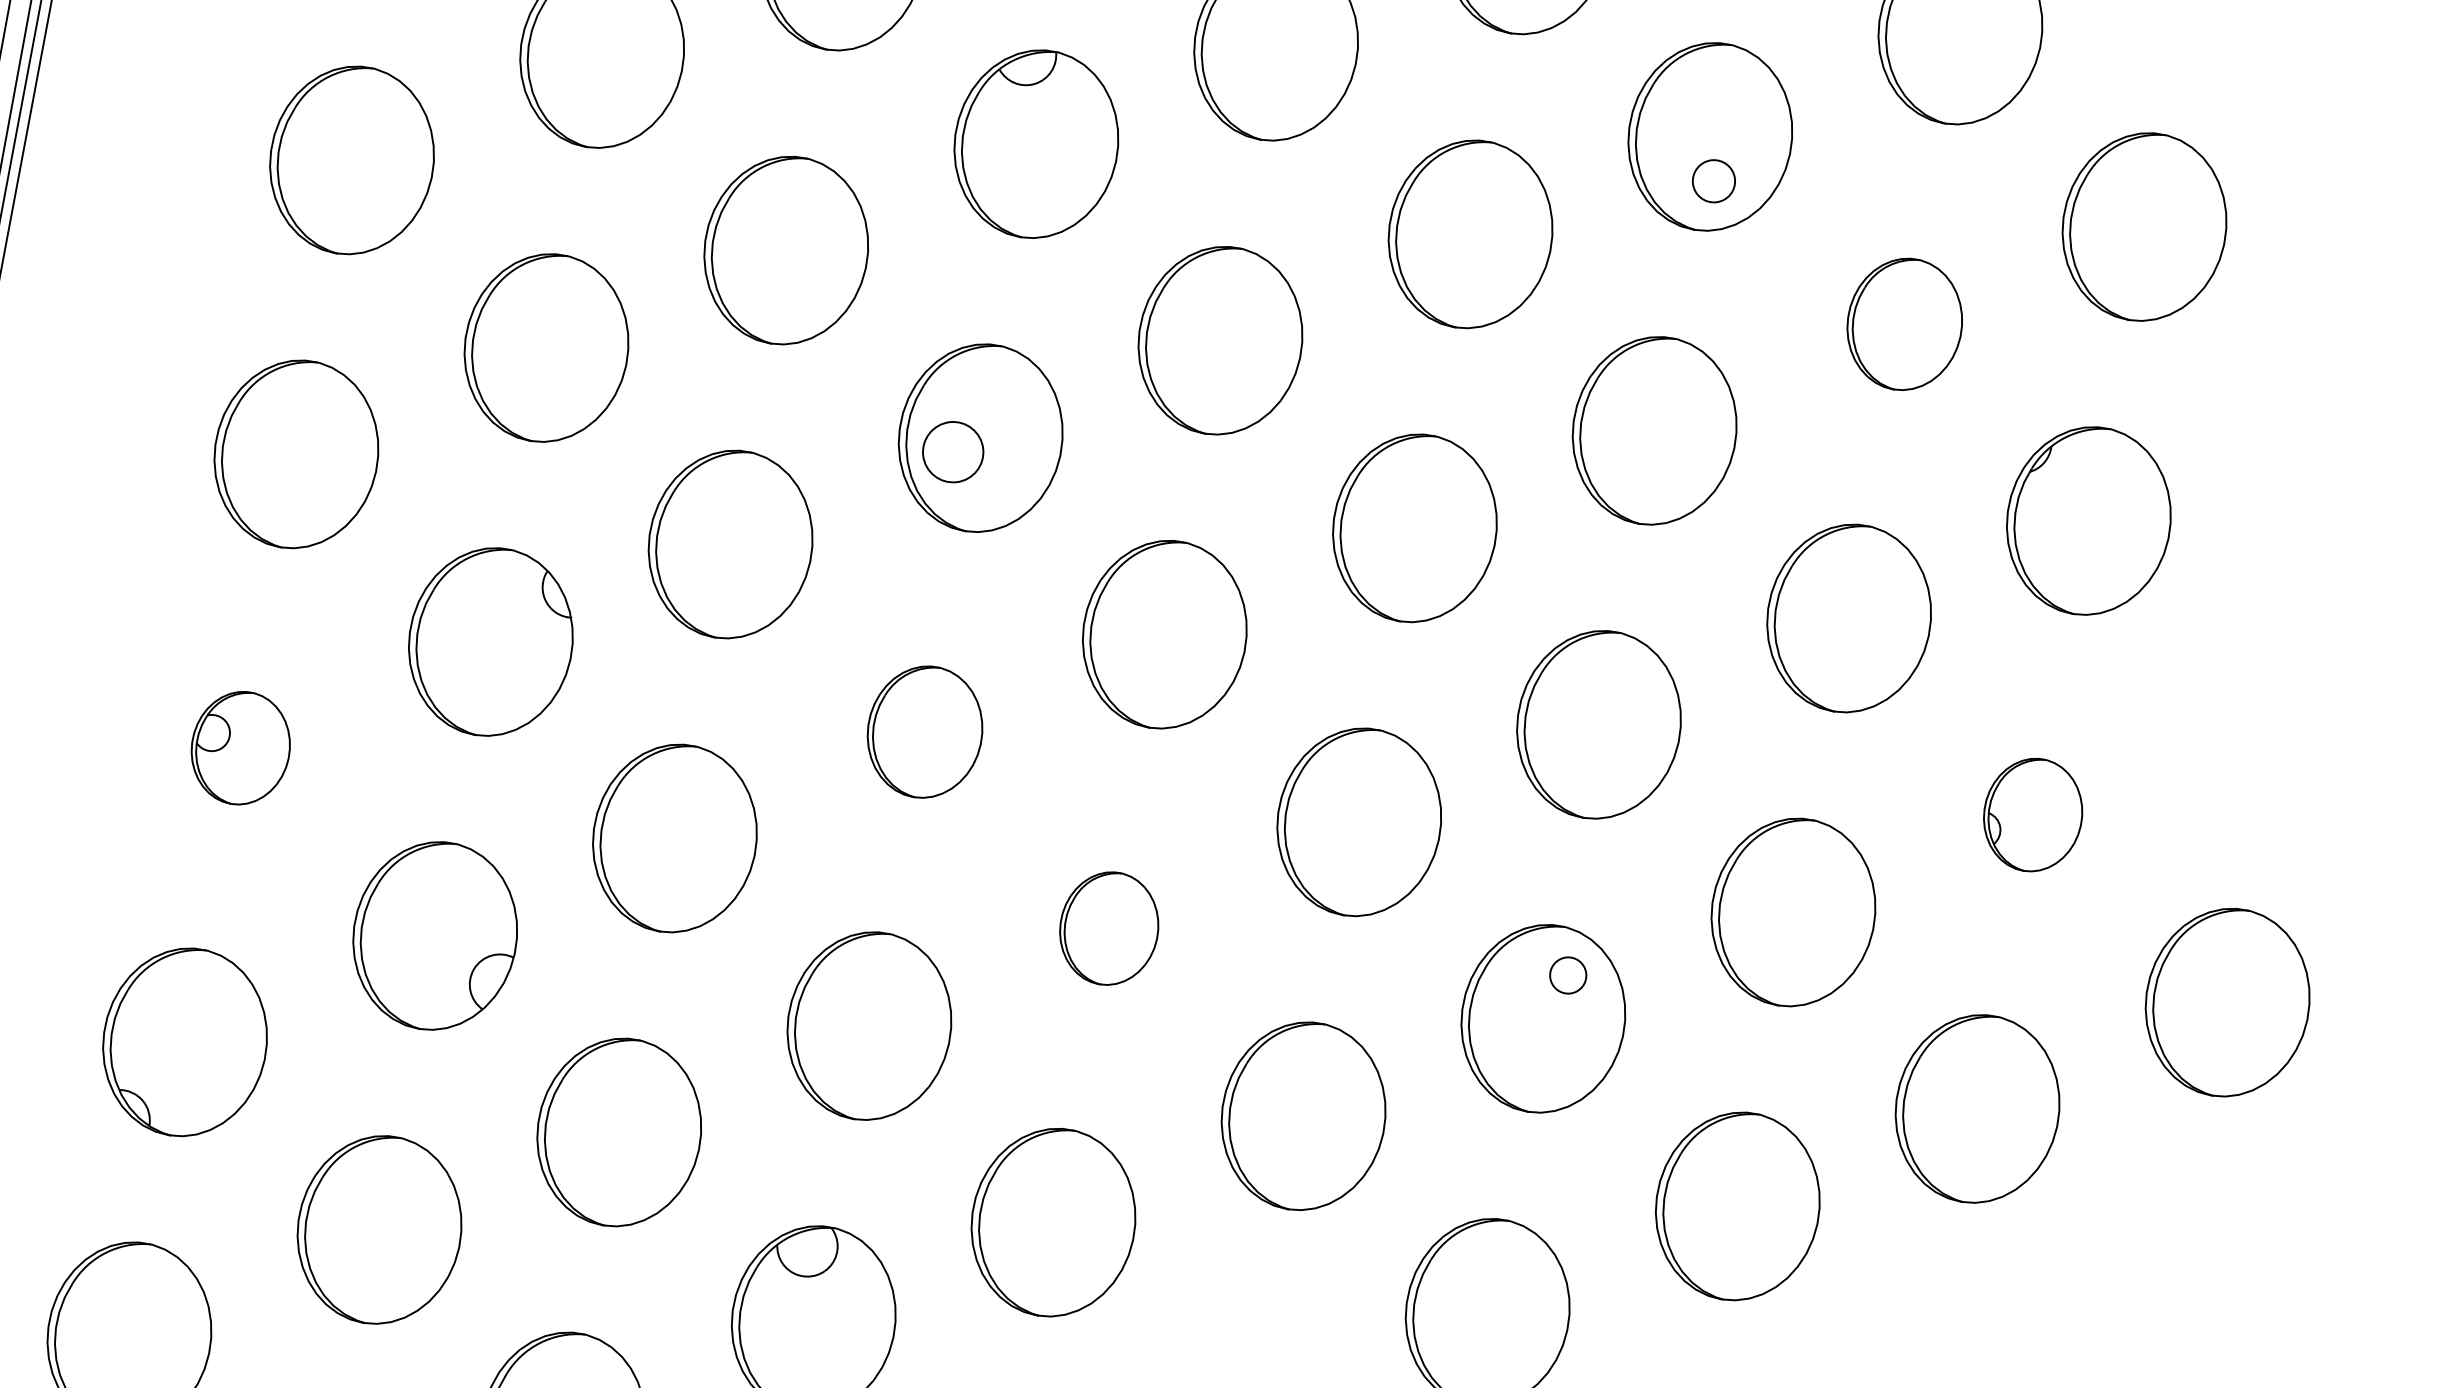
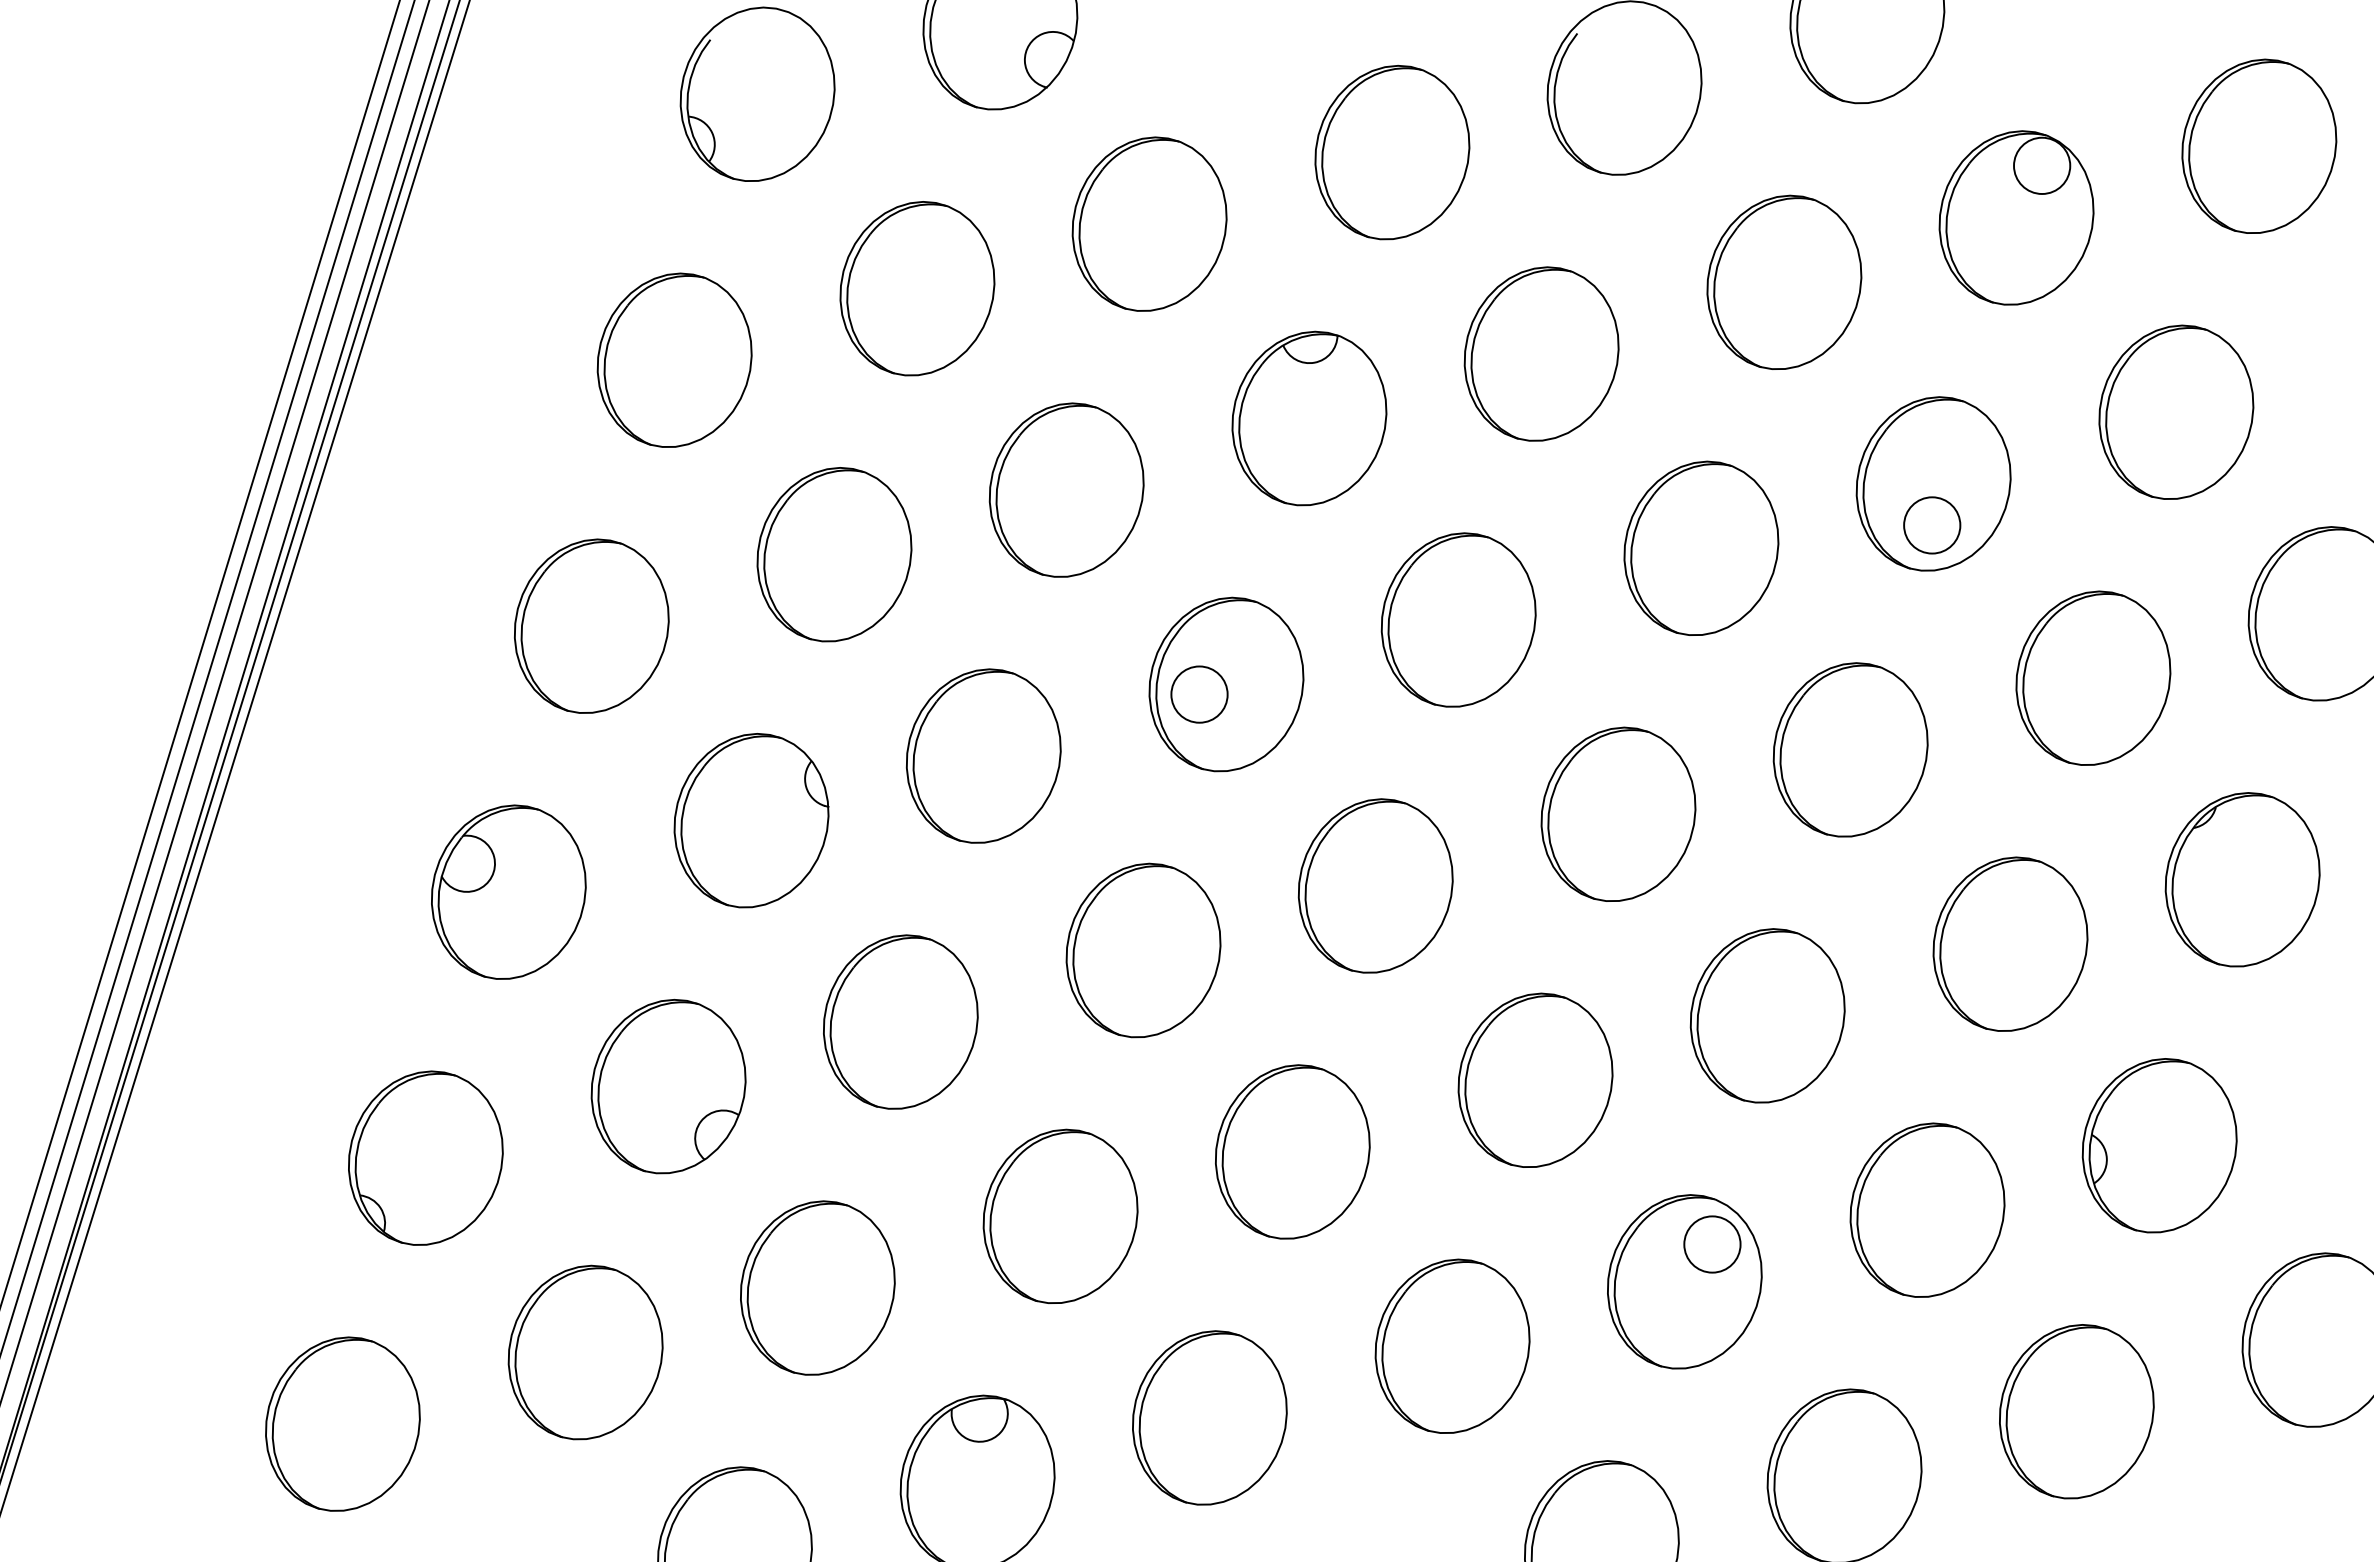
circle: (1714, 181) -> (1932, 525), size x1.43
part: (1904, 323) -> (2093, 677), size x1.43
part: (925, 732) -> (1143, 950), size x1.43
part: (240, 747) -> (508, 891), size x1.67
part: (2032, 814) -> (2159, 1145), size x1.67
part: (1108, 928) -> (1292, 1151), size x1.67
circle: (1568, 975) -> (1712, 1244), size x1.67

